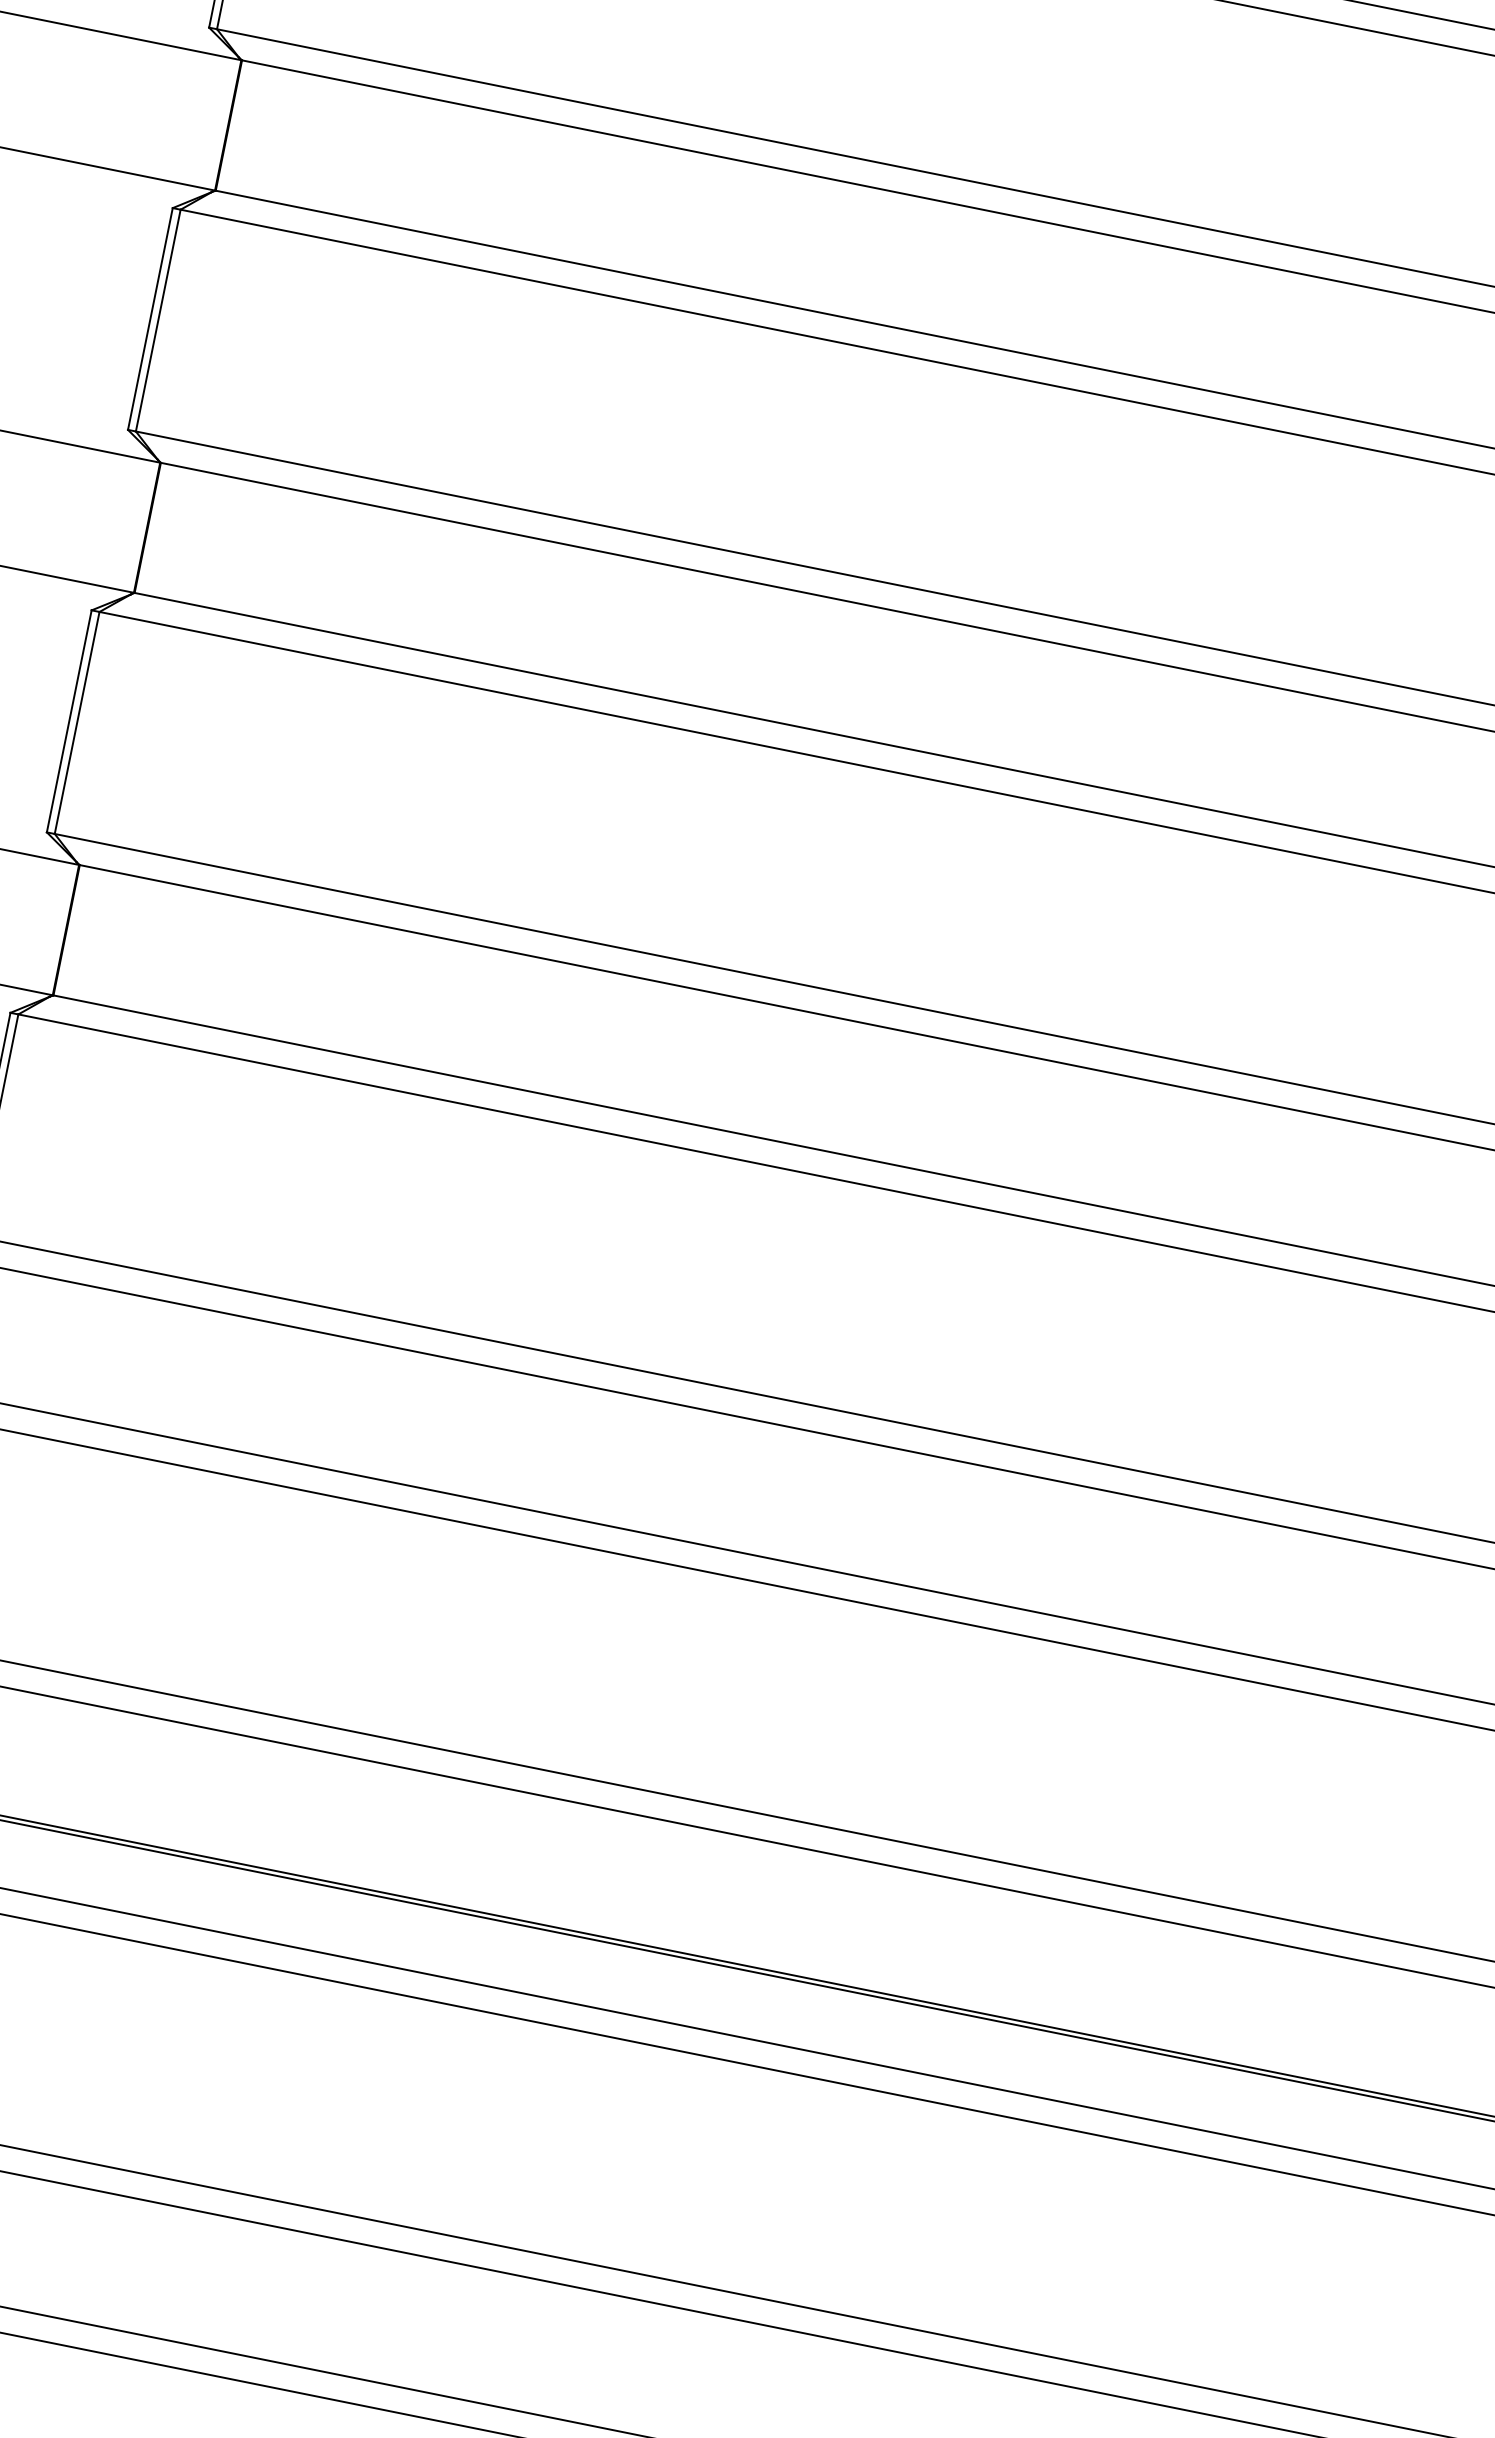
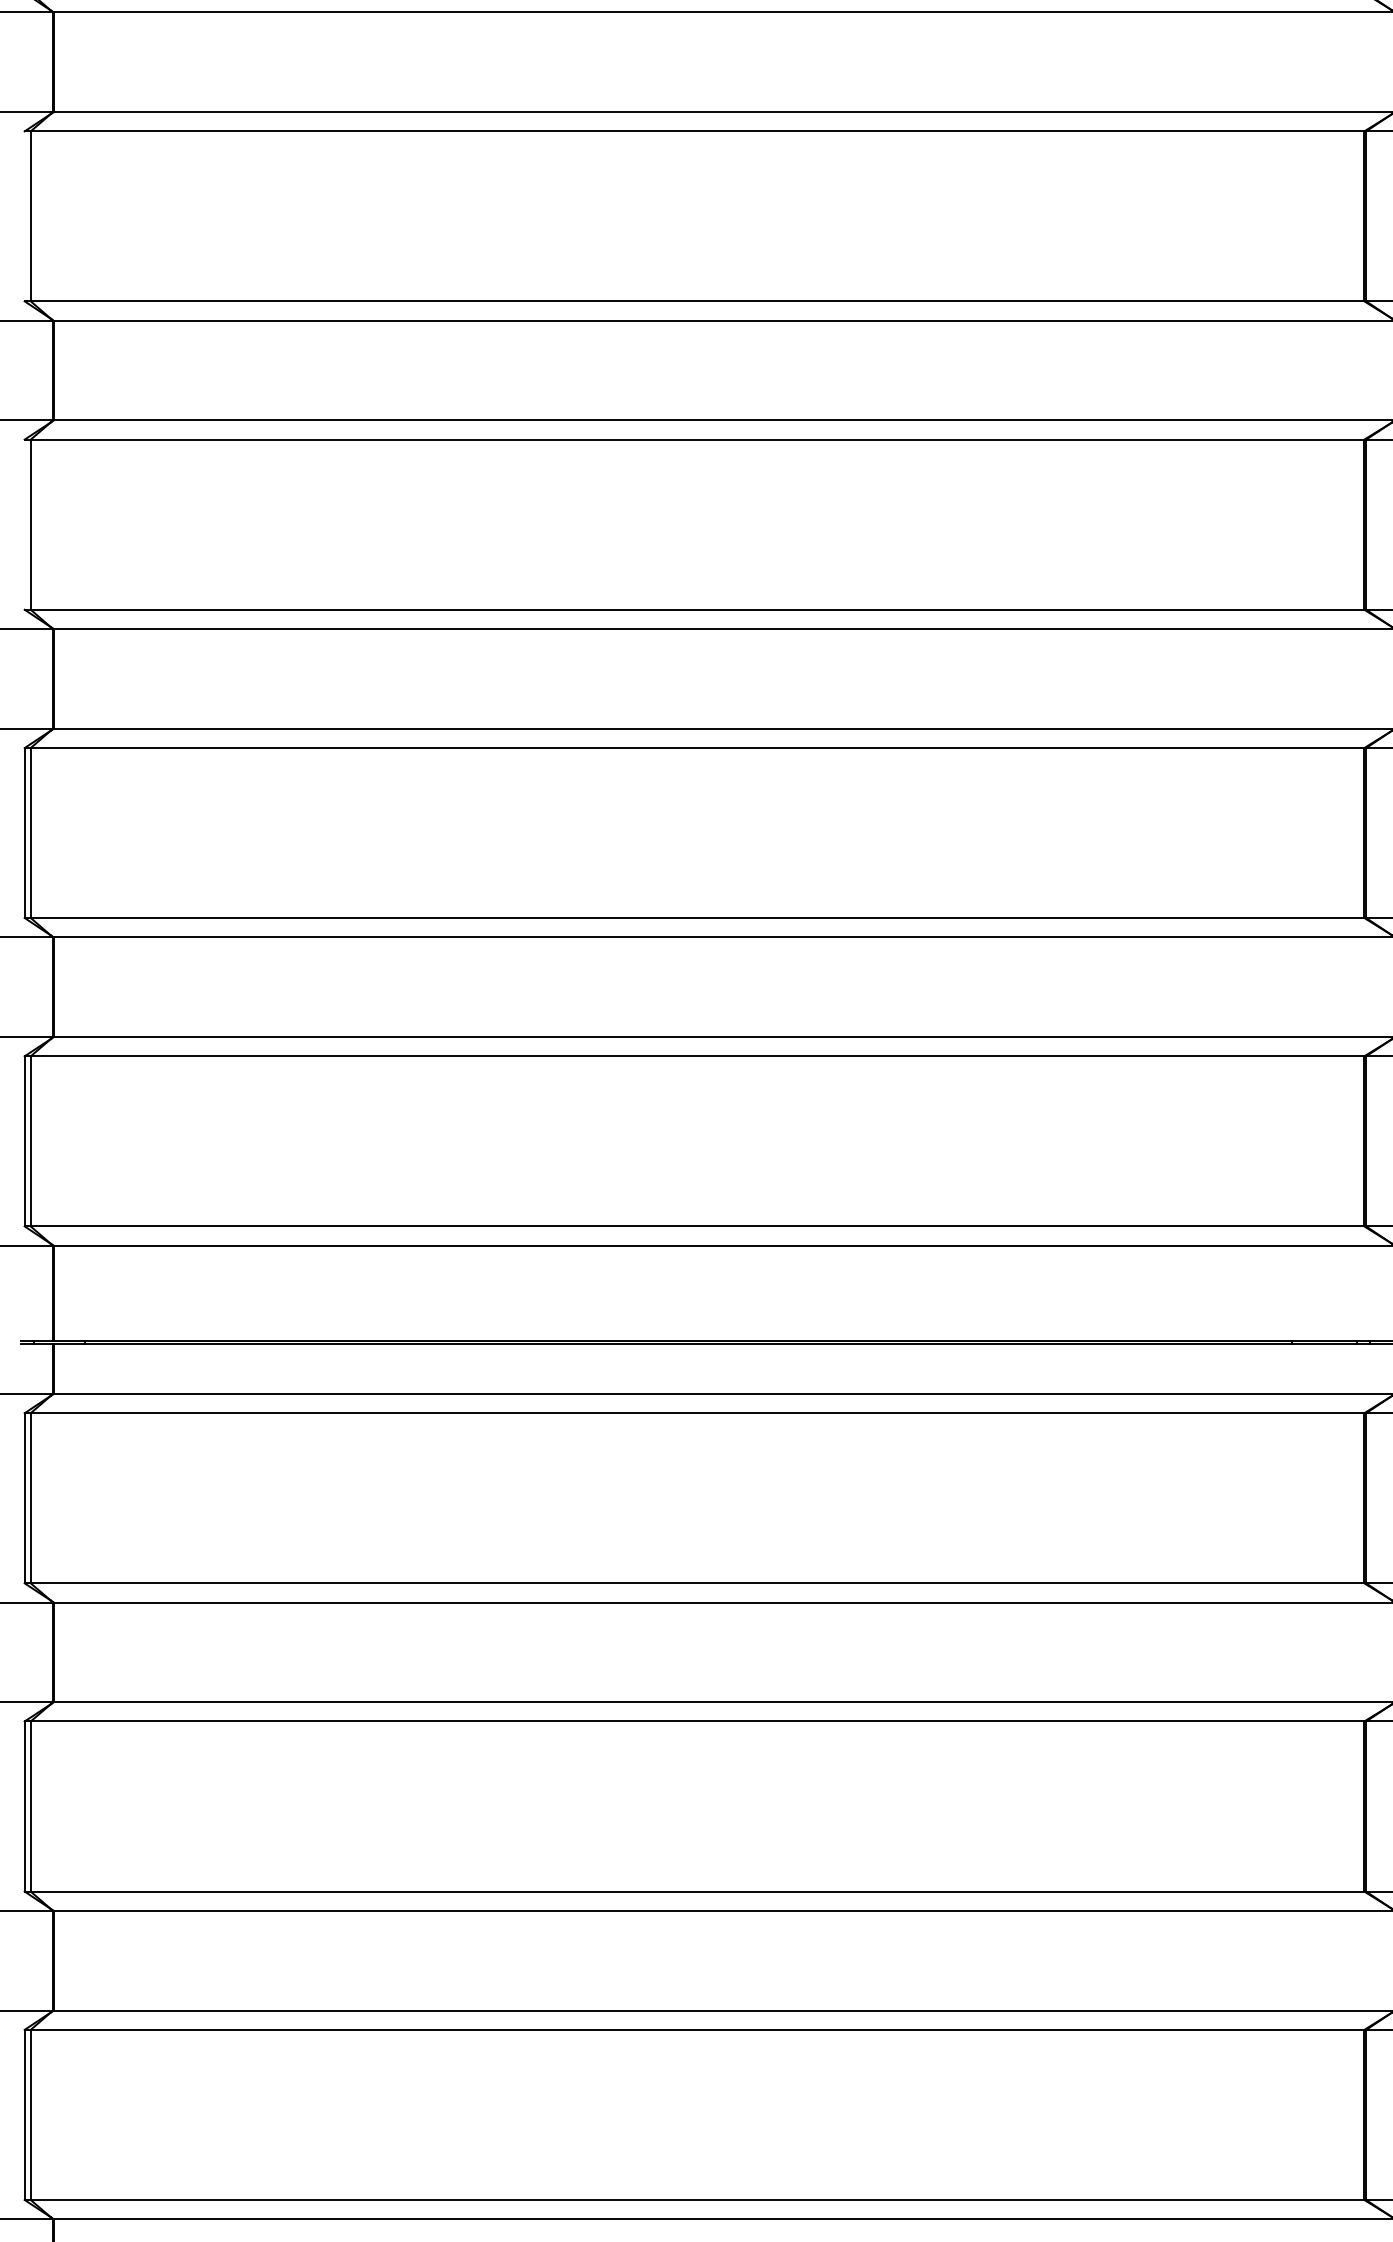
line: (150, 319) -> (24, 216), removed
line: (69, 721) -> (24, 524), removed

